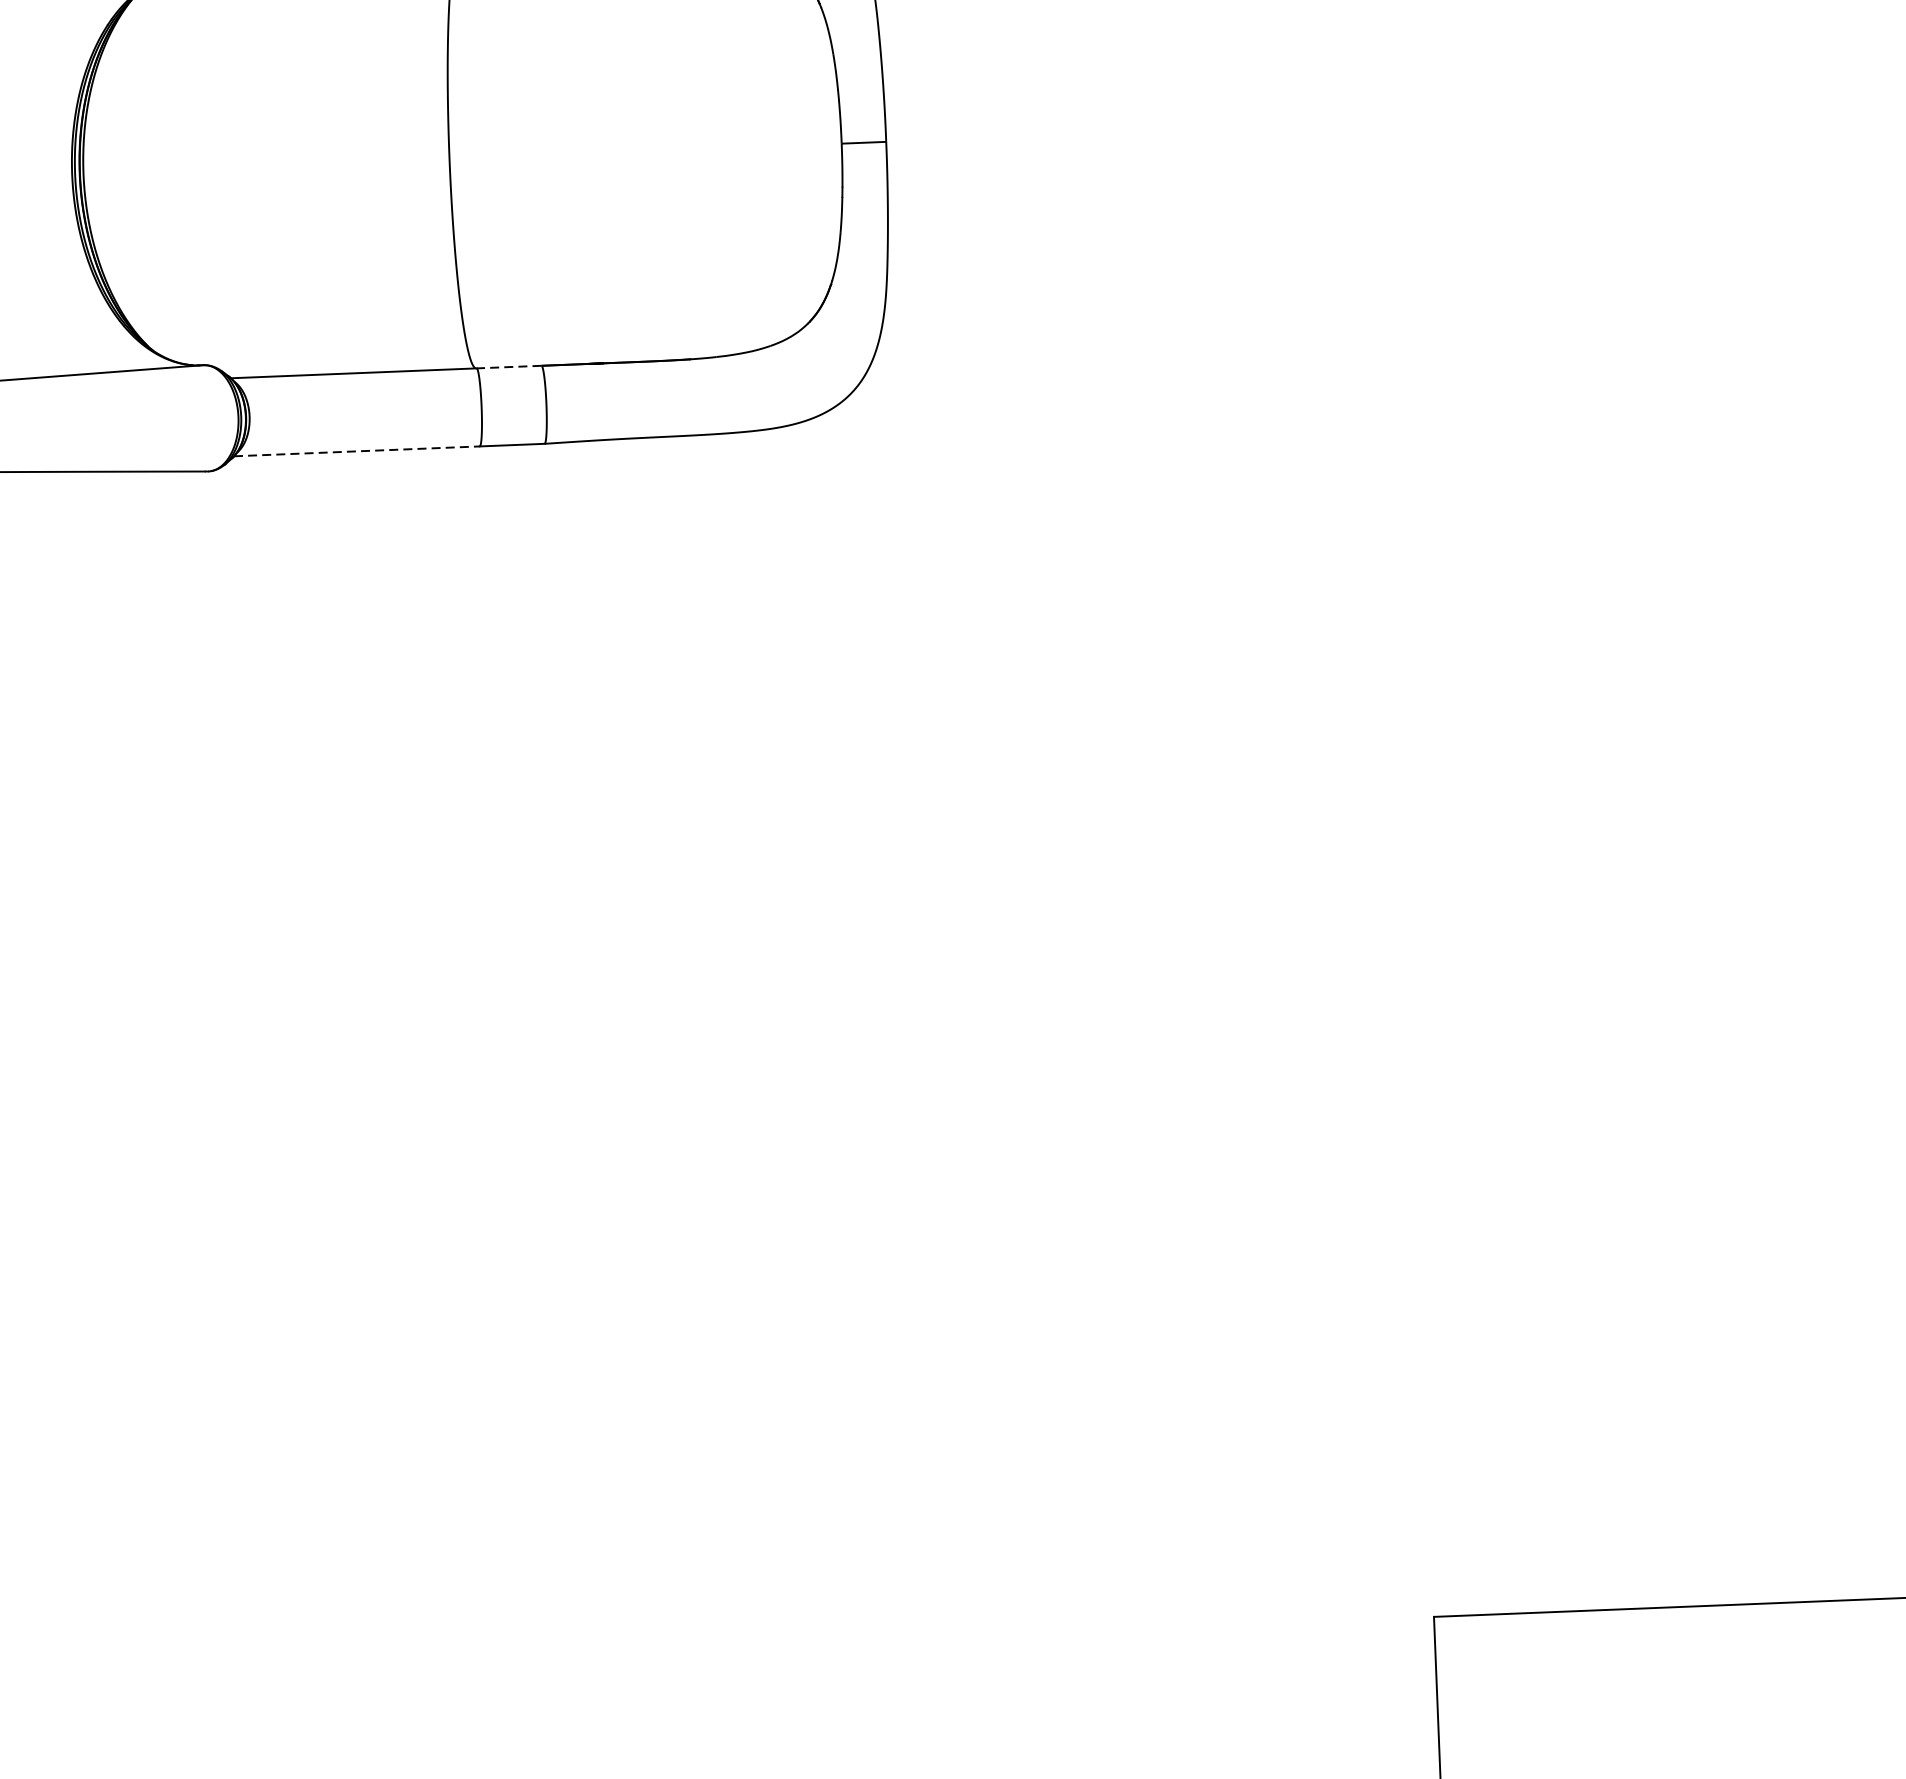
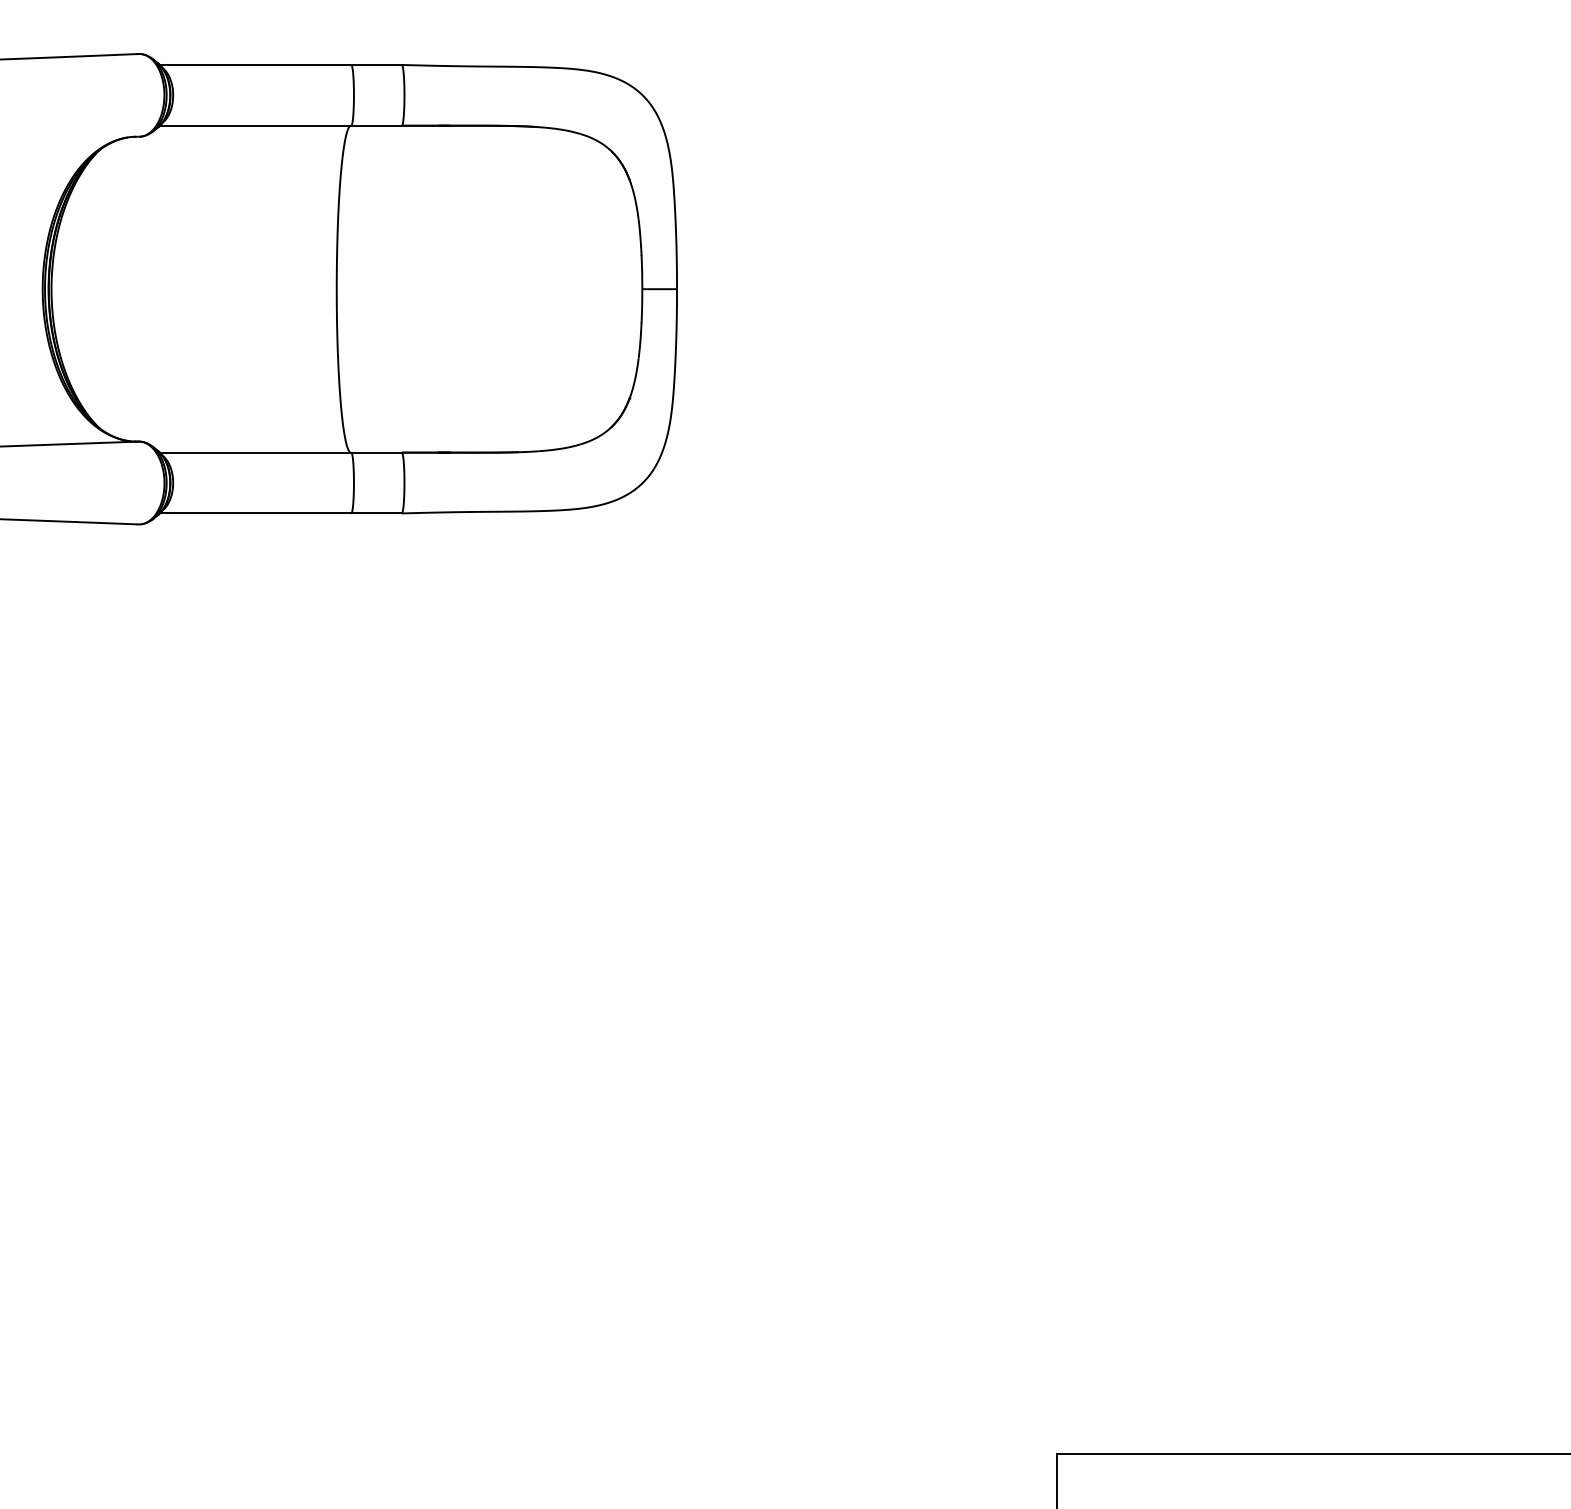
line: (508, 366) -> (376, 452), dashed -> solid
line: (356, 451) -> (255, 513), dashed -> solid

